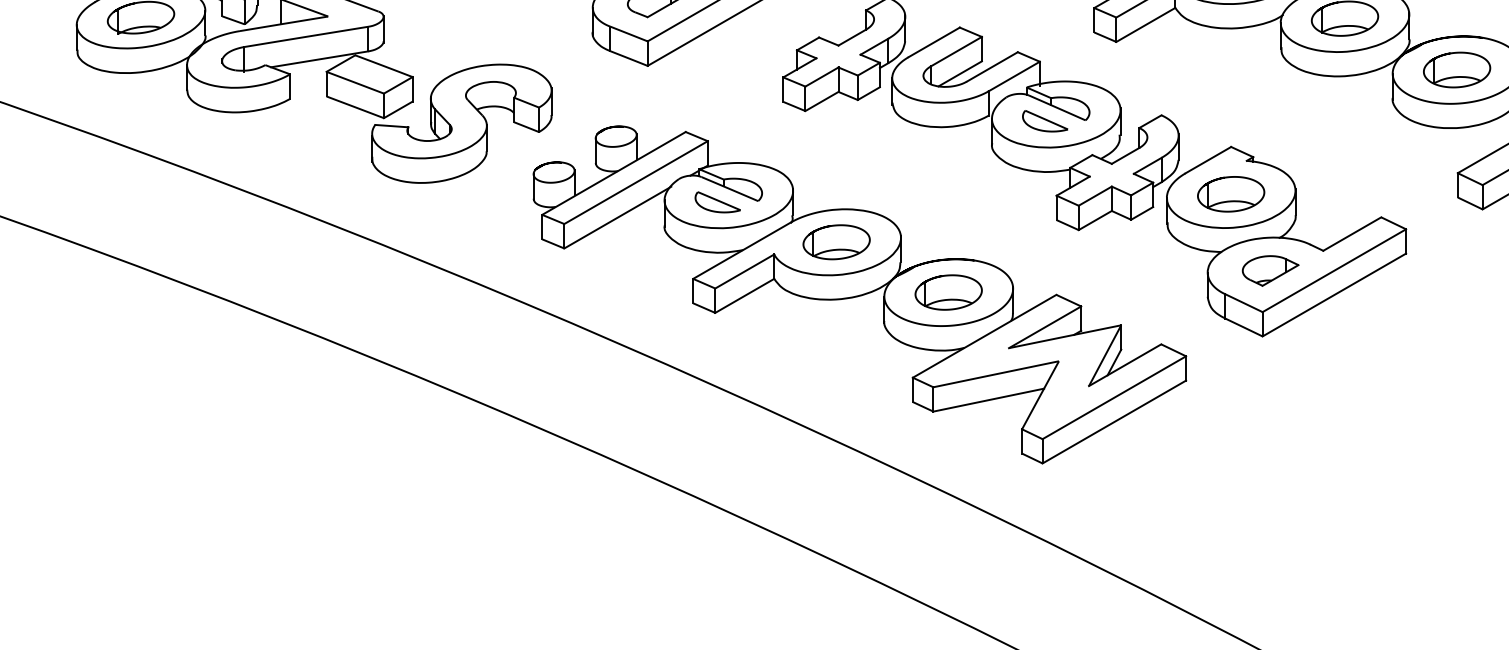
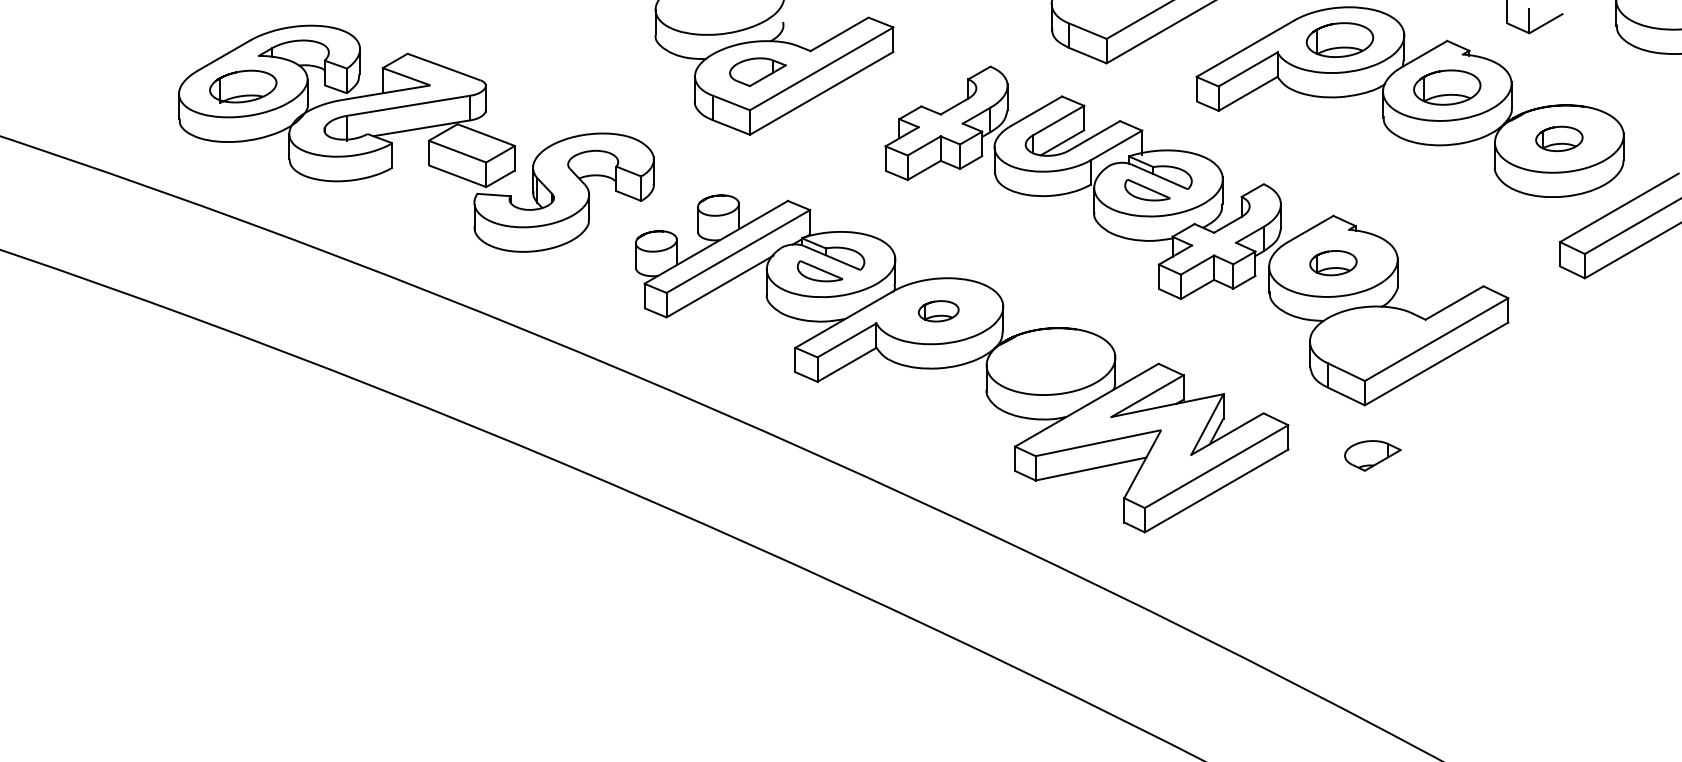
part: (1457, 69) -> (1559, 138), size x0.7
part: (1231, 193) -> (1333, 262), size x0.7
part: (836, 242) -> (938, 311), size x0.6
part: (1270, 270) -> (1372, 455), moved
part: (948, 292) -> (1050, 361), removed

